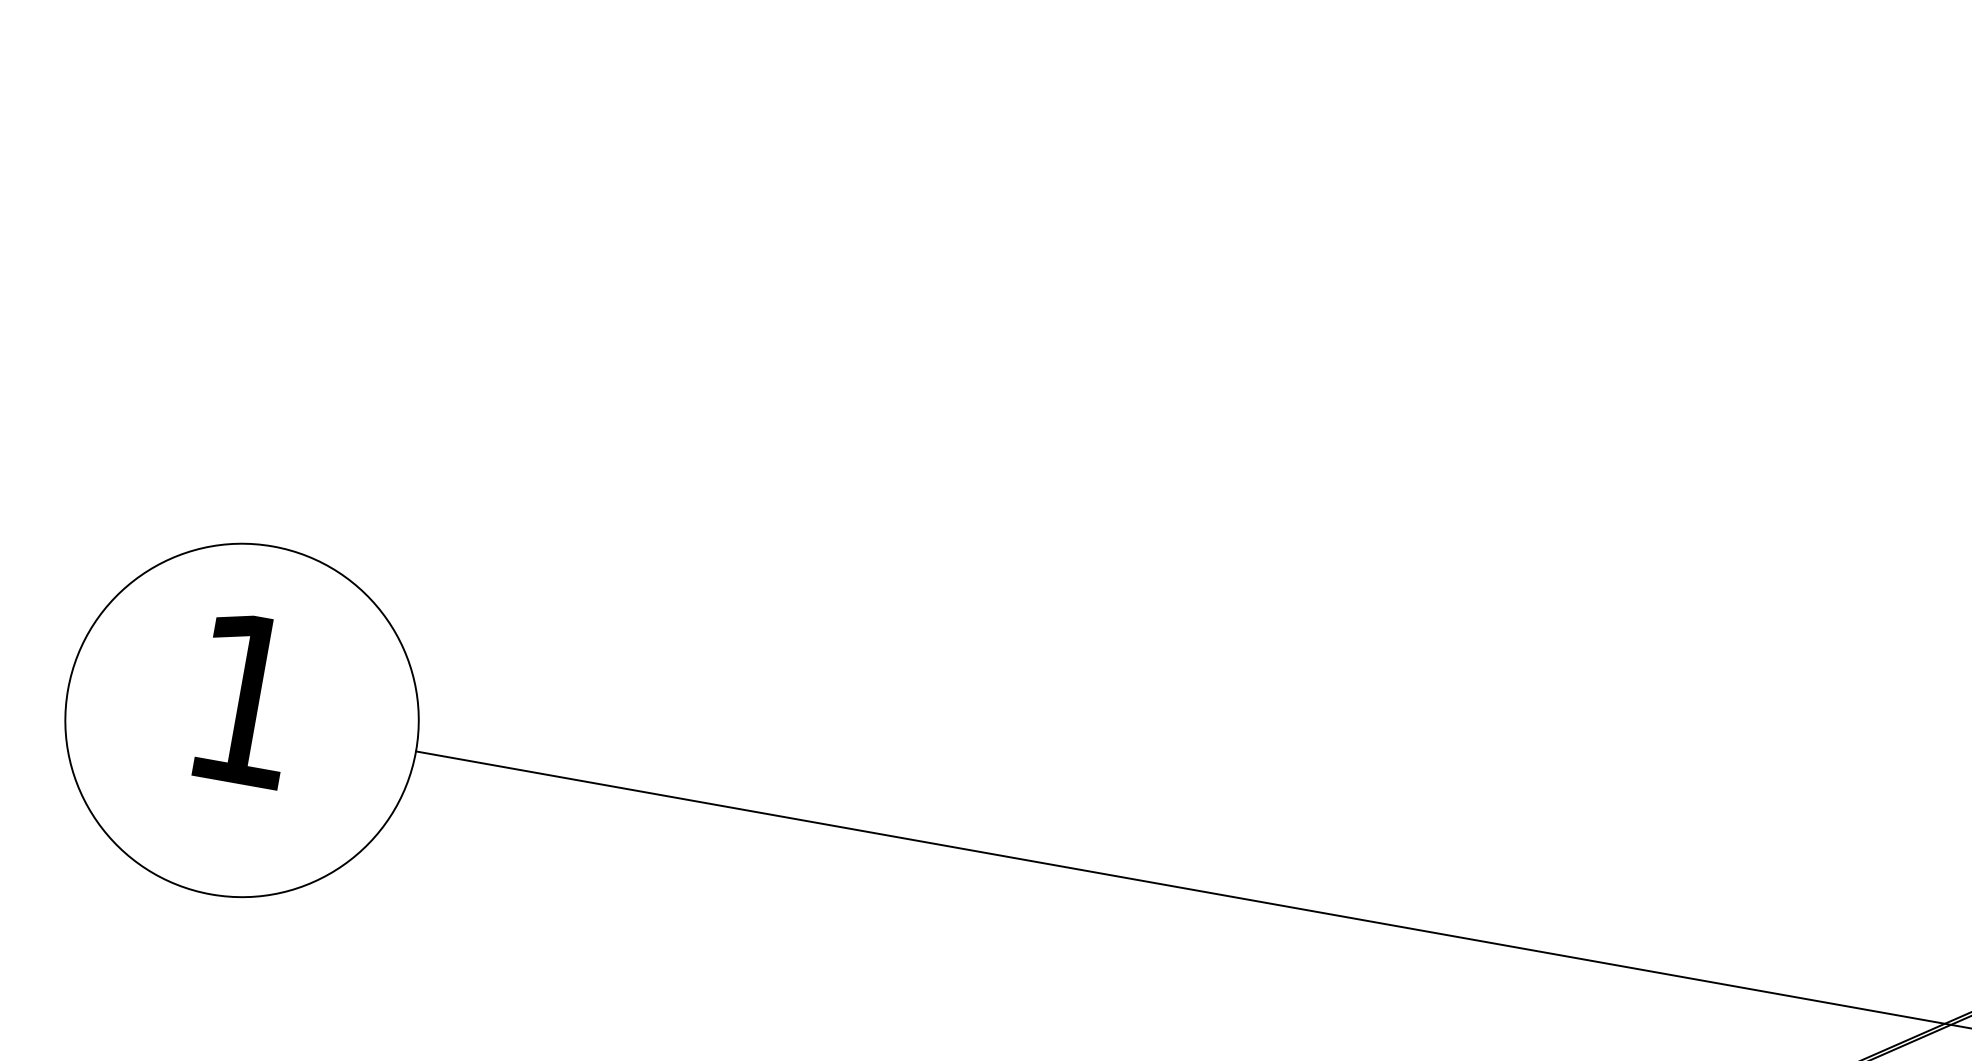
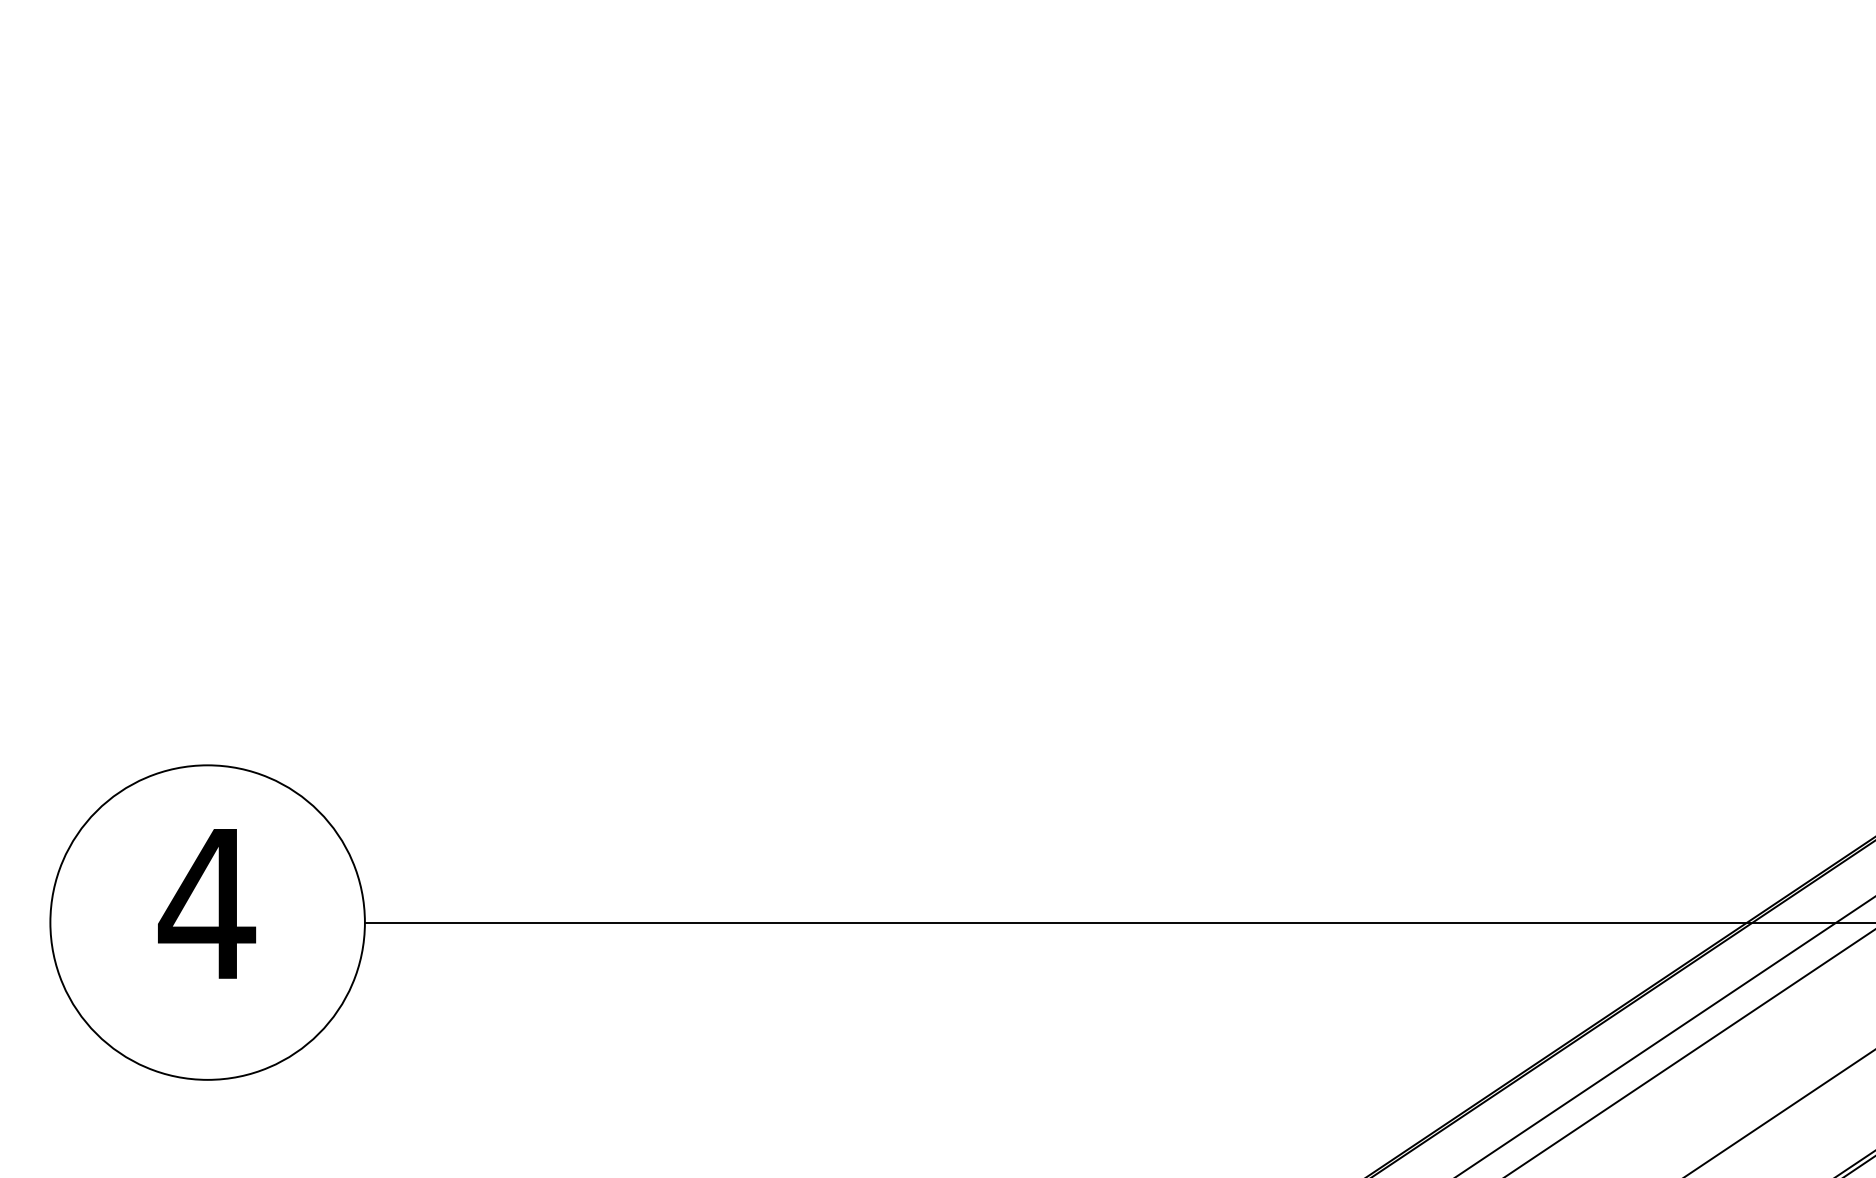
text: (245, 699) -> (207, 903), 1 -> 4

